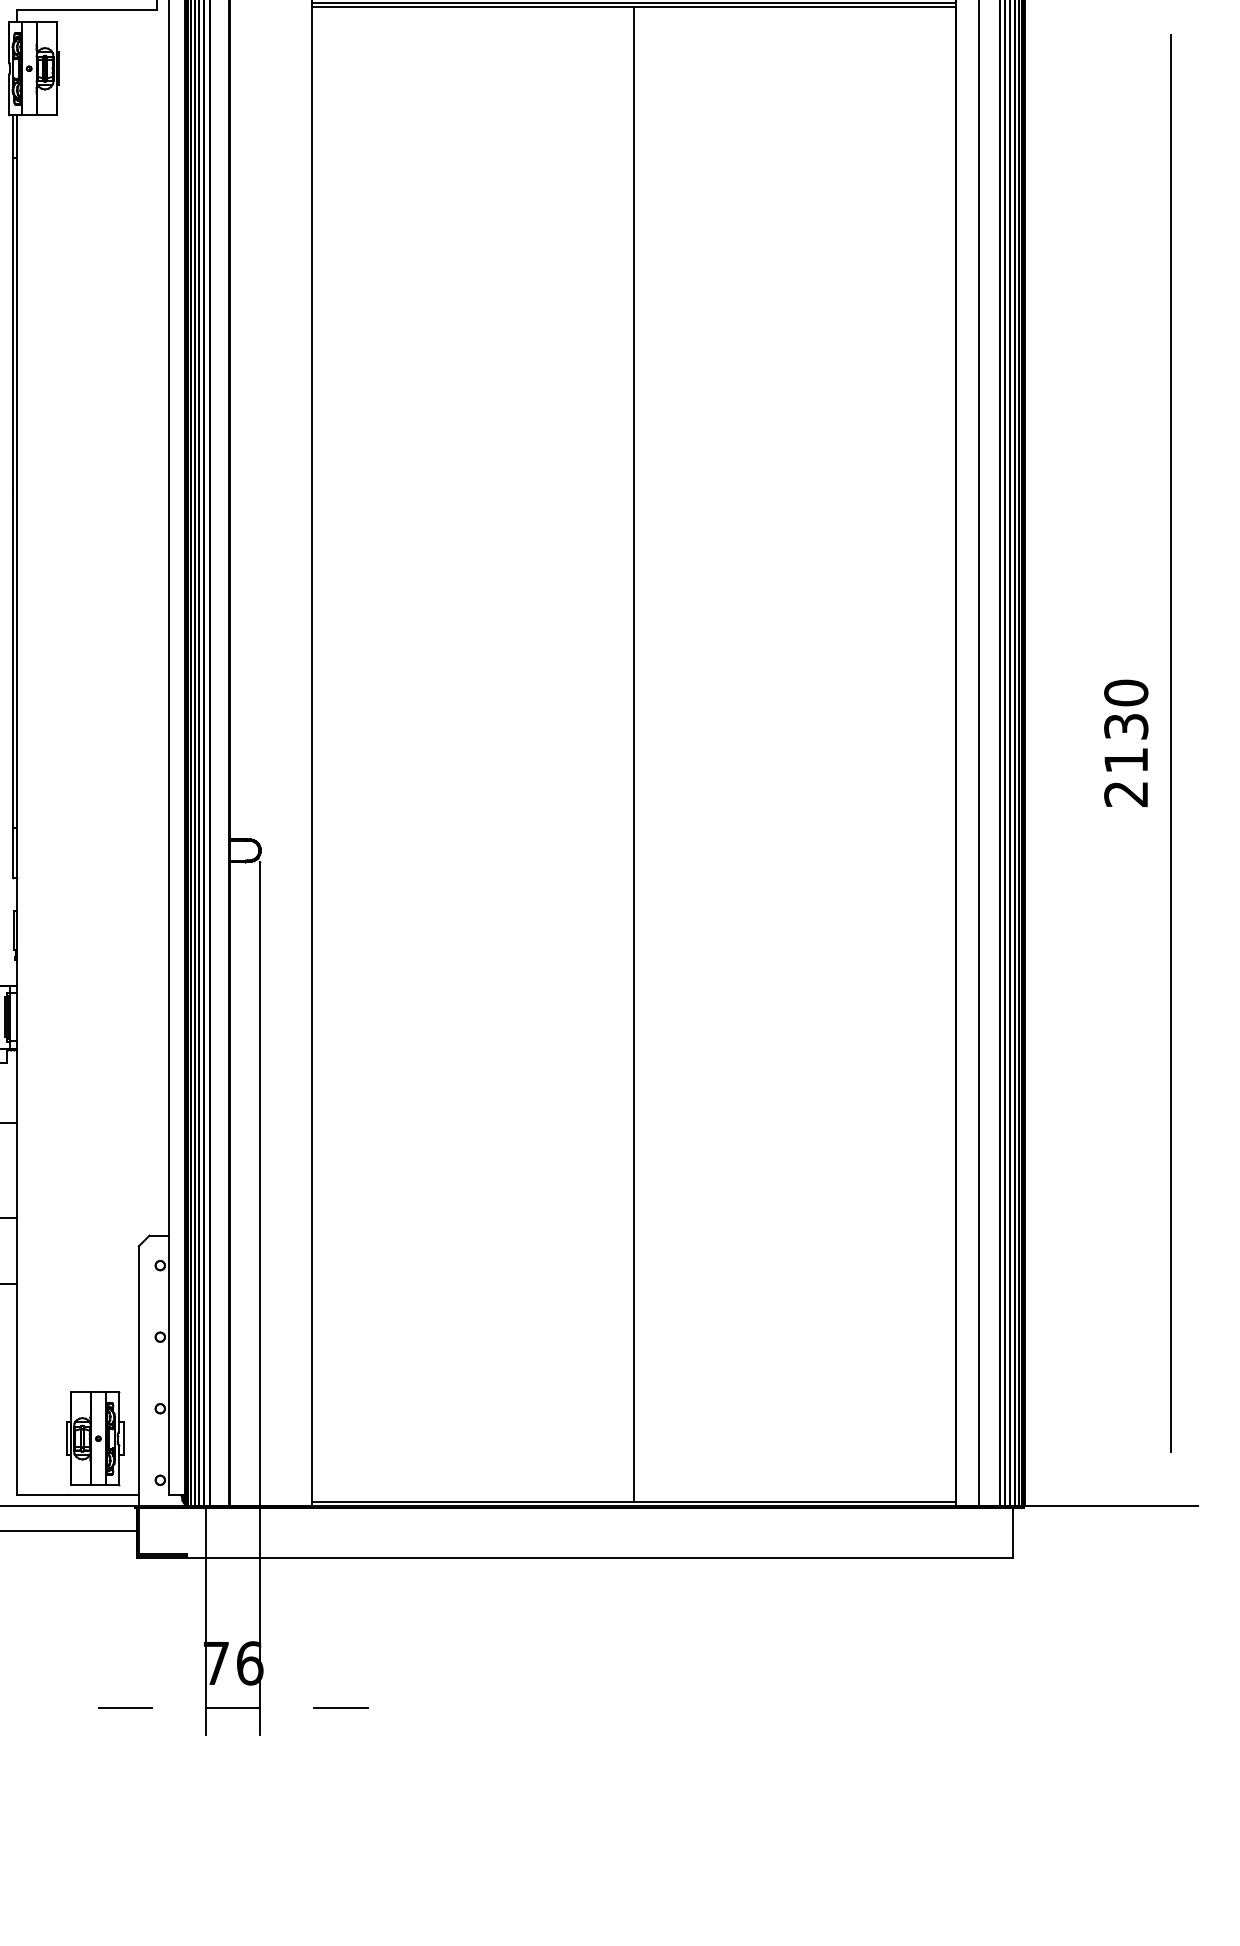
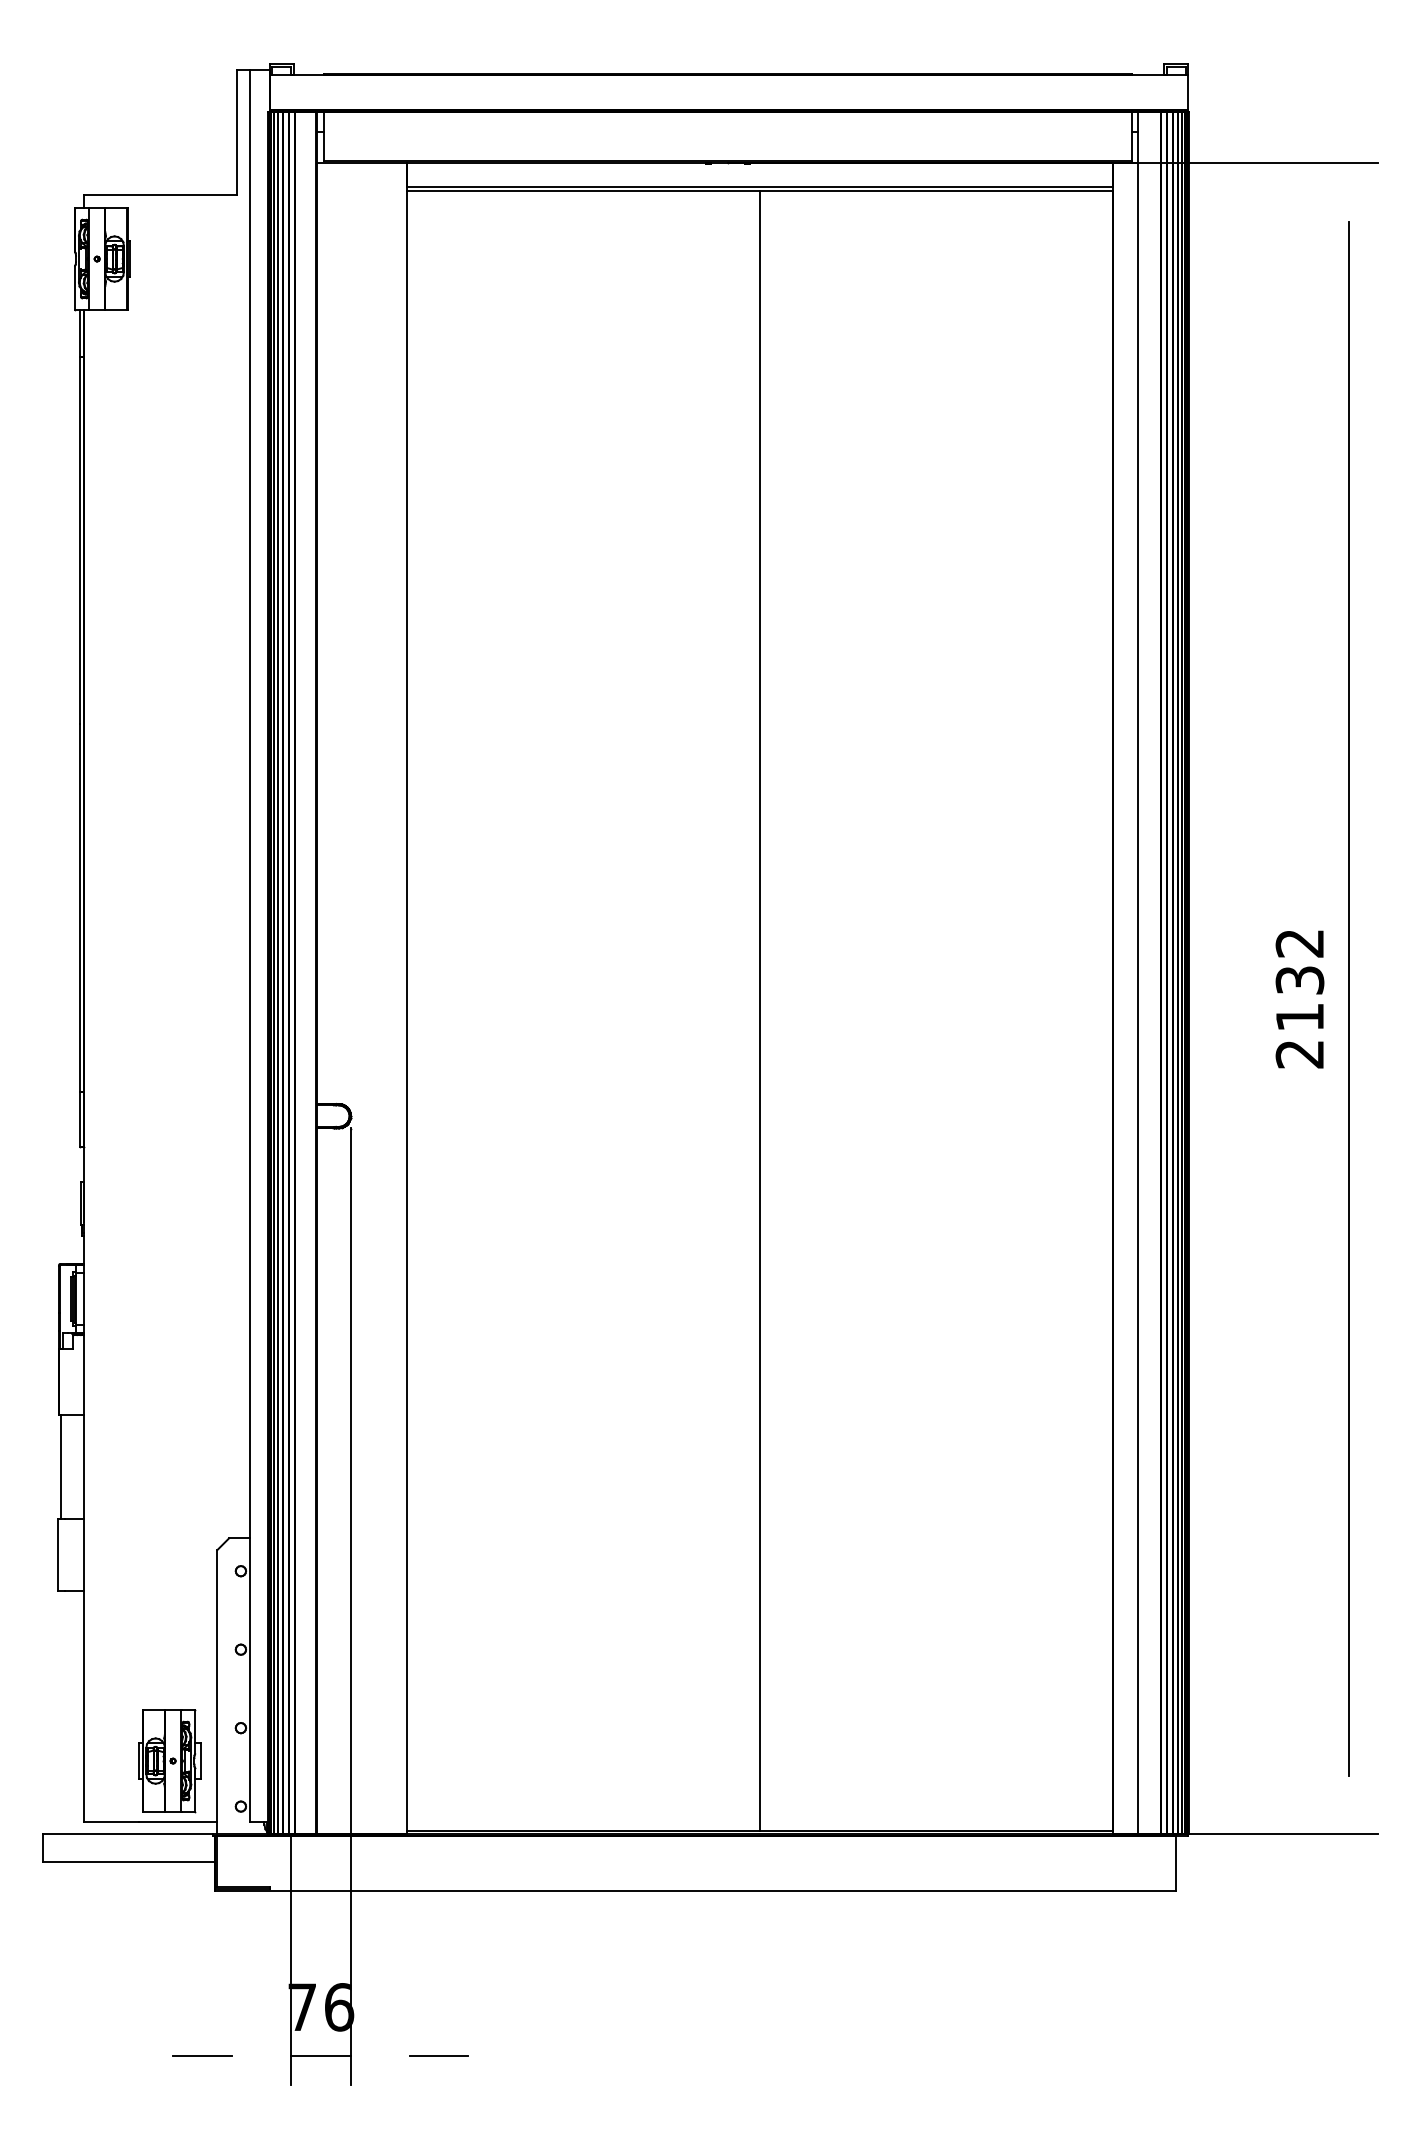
text: (1125, 692) -> (1299, 942), 2130 -> 2132

